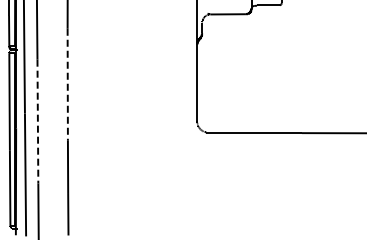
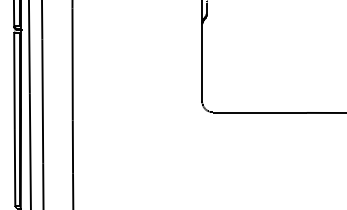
line: (67, 85) -> (72, 65), dashed -> solid
line: (37, 121) -> (42, 101), dashed -> solid

